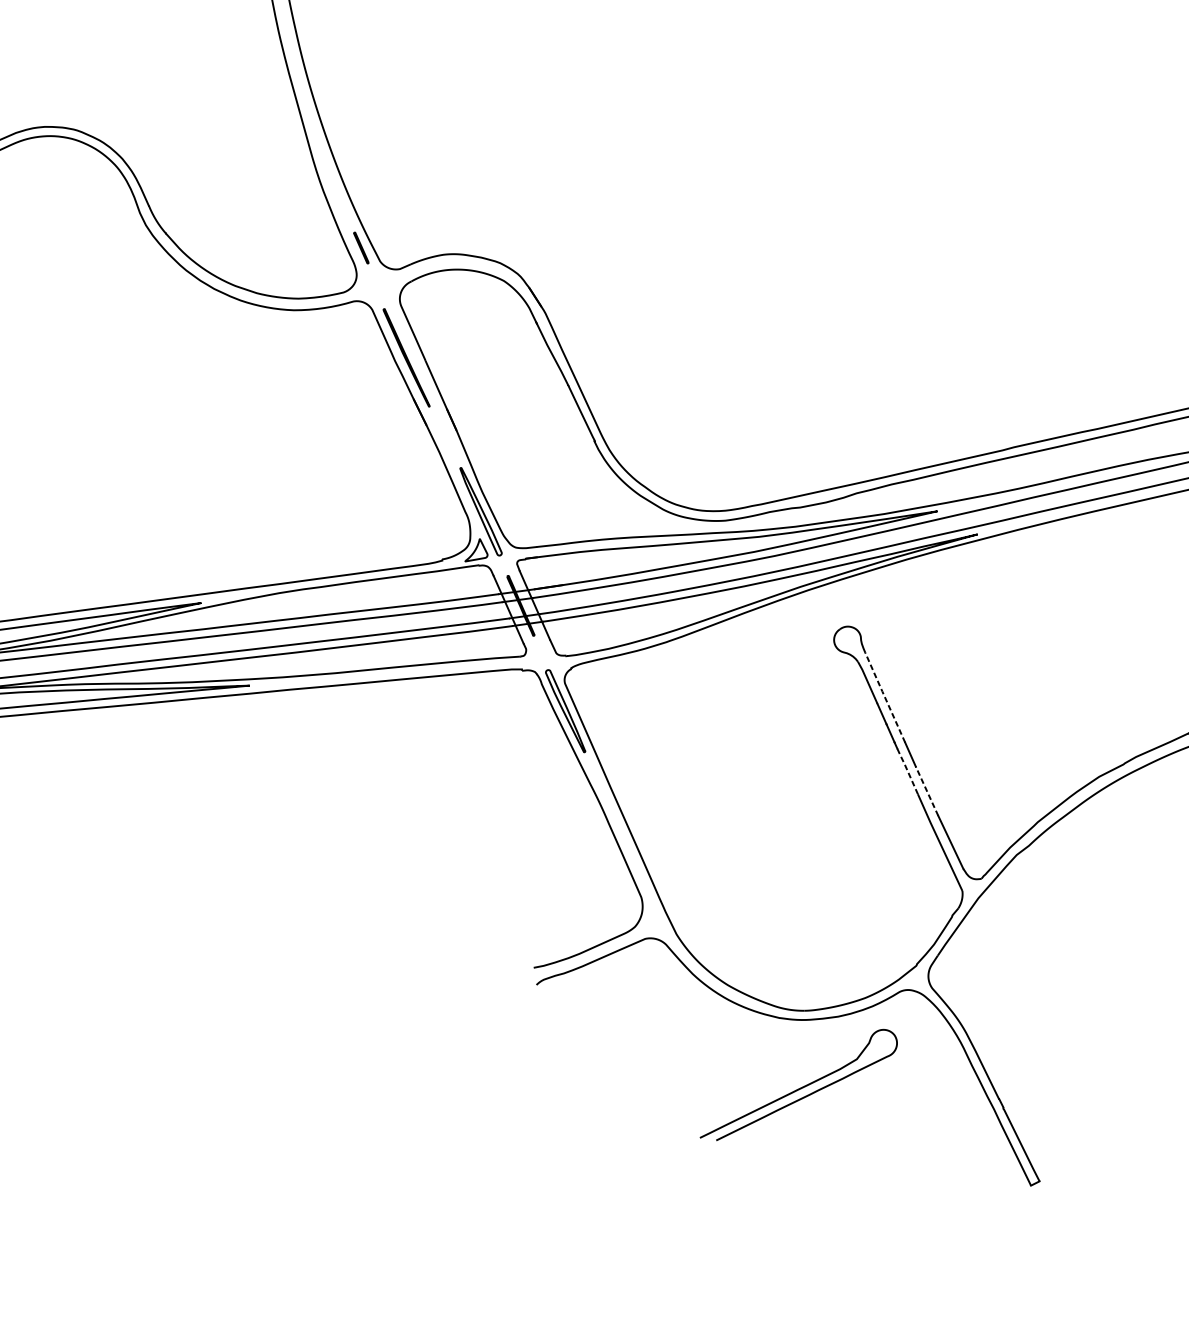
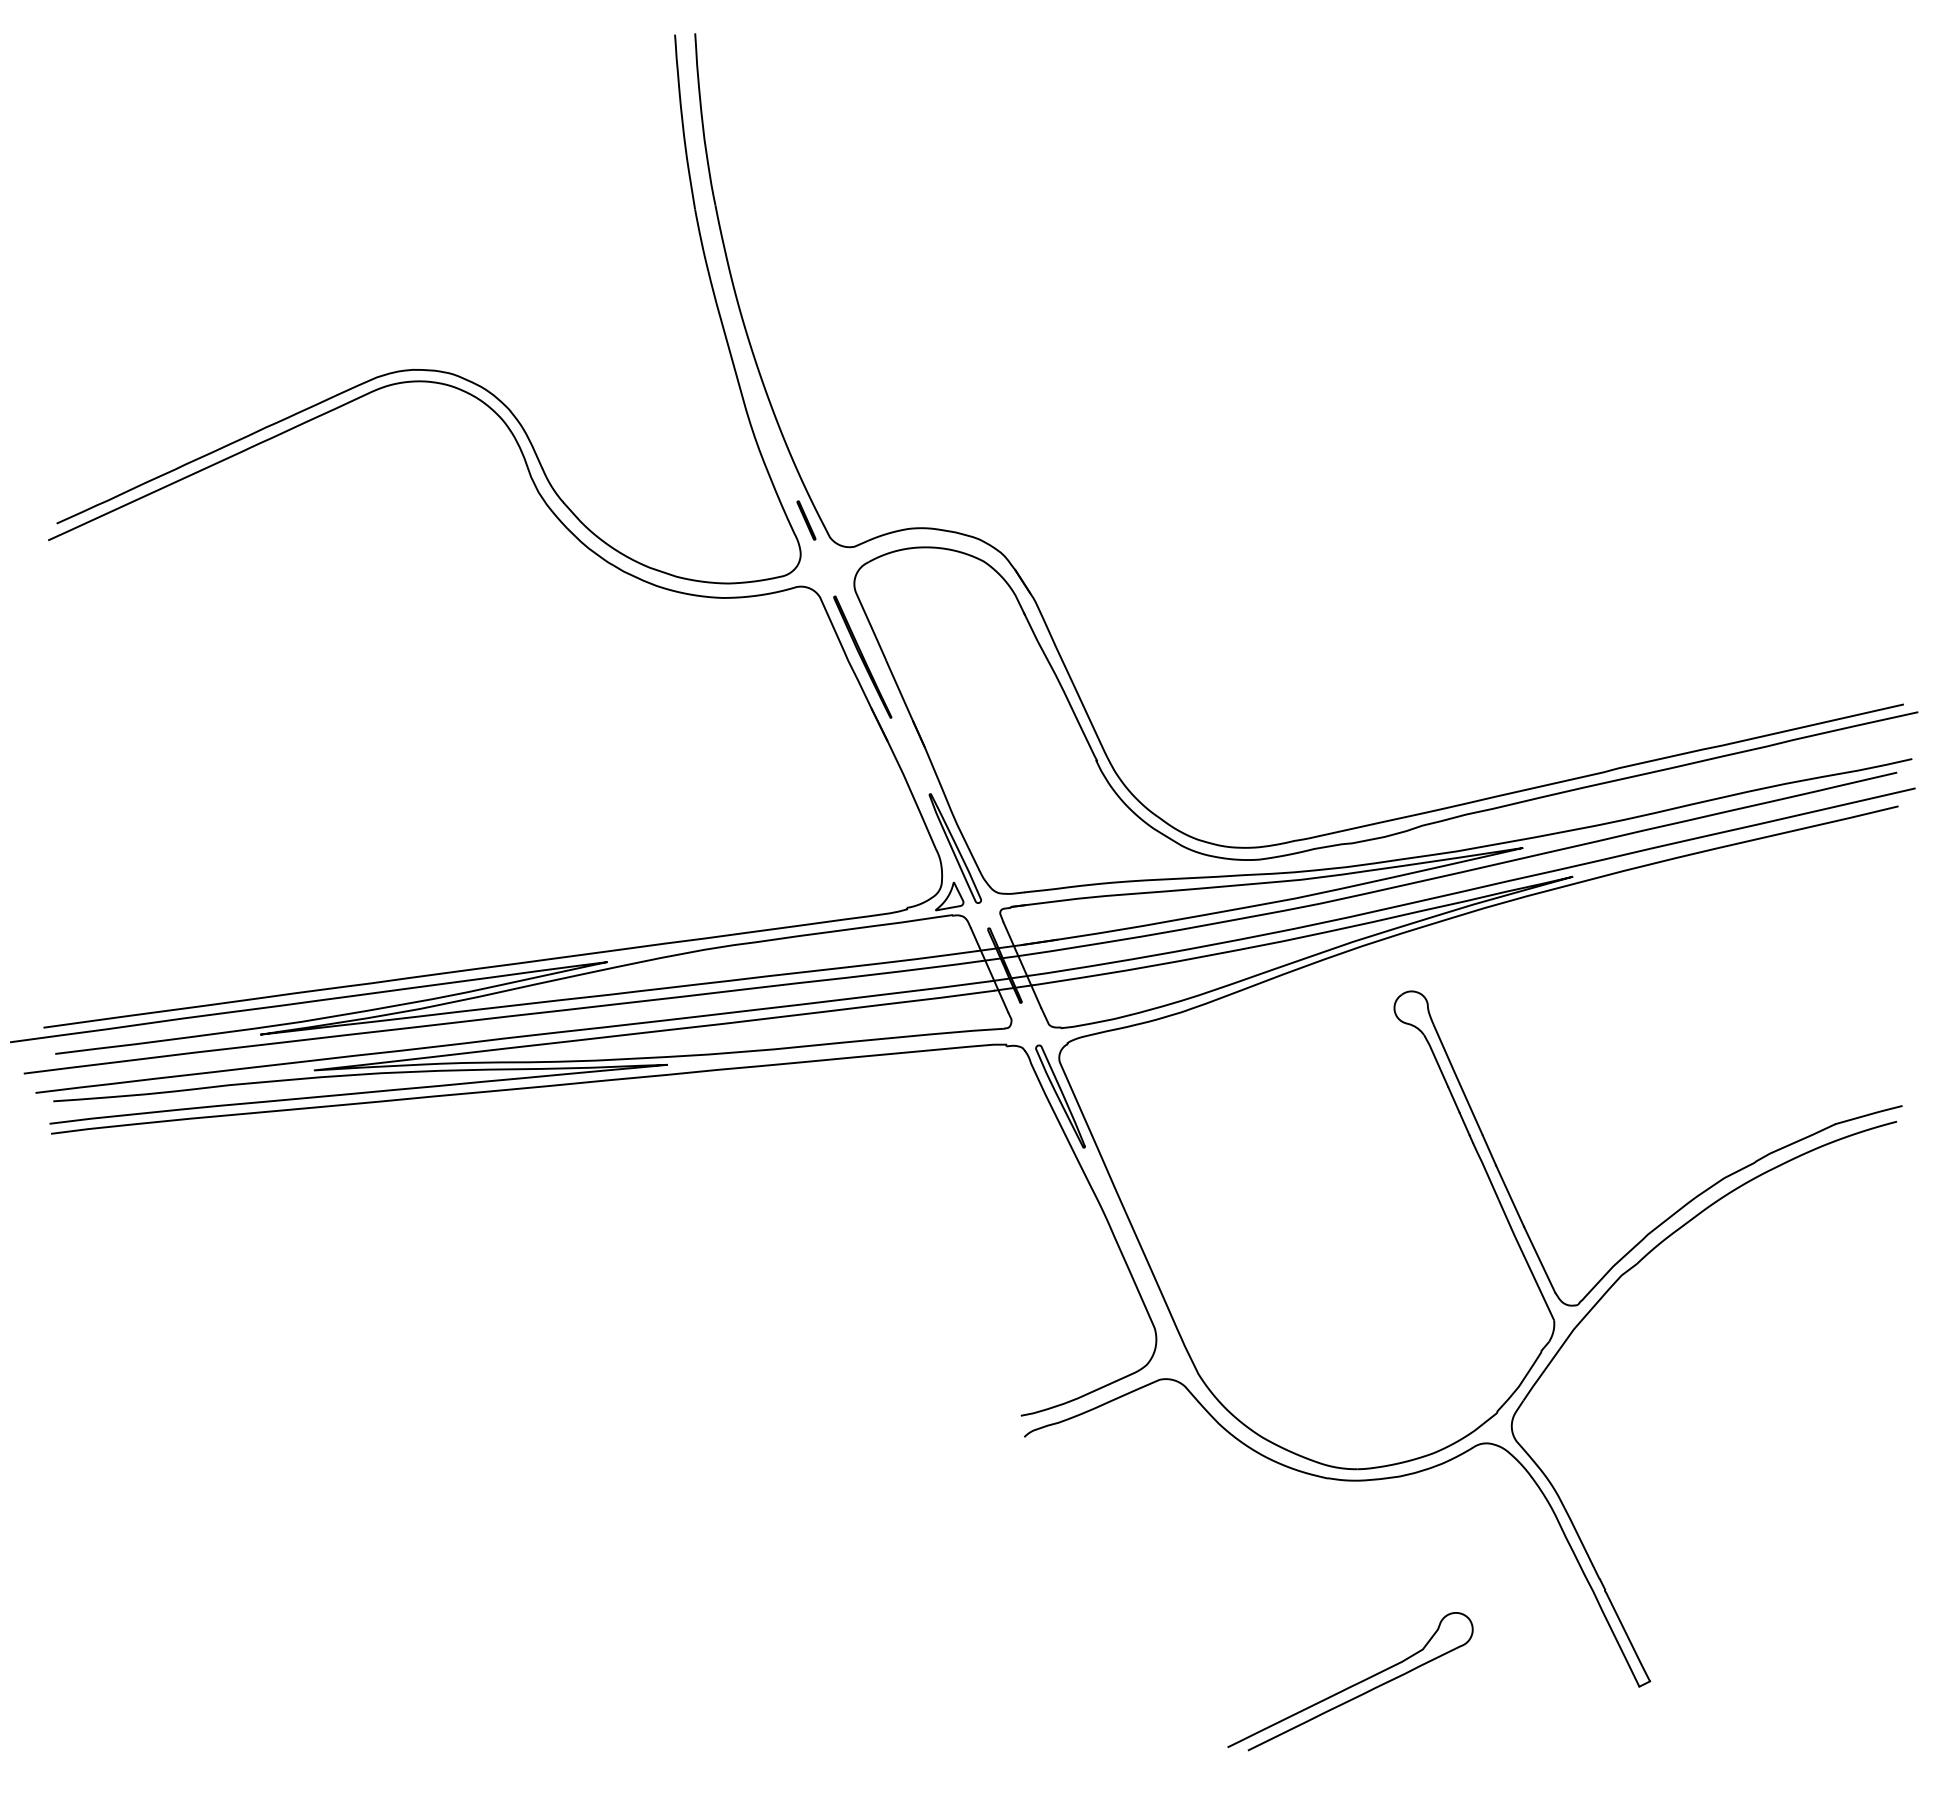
line: (884, 697) -> (1457, 1079), dashed -> solid
line: (907, 770) -> (1485, 1170), dashed -> solid
line: (927, 791) -> (1510, 1196), dashed -> solid
curve: (799, 1088) -> (1351, 1685), moved

